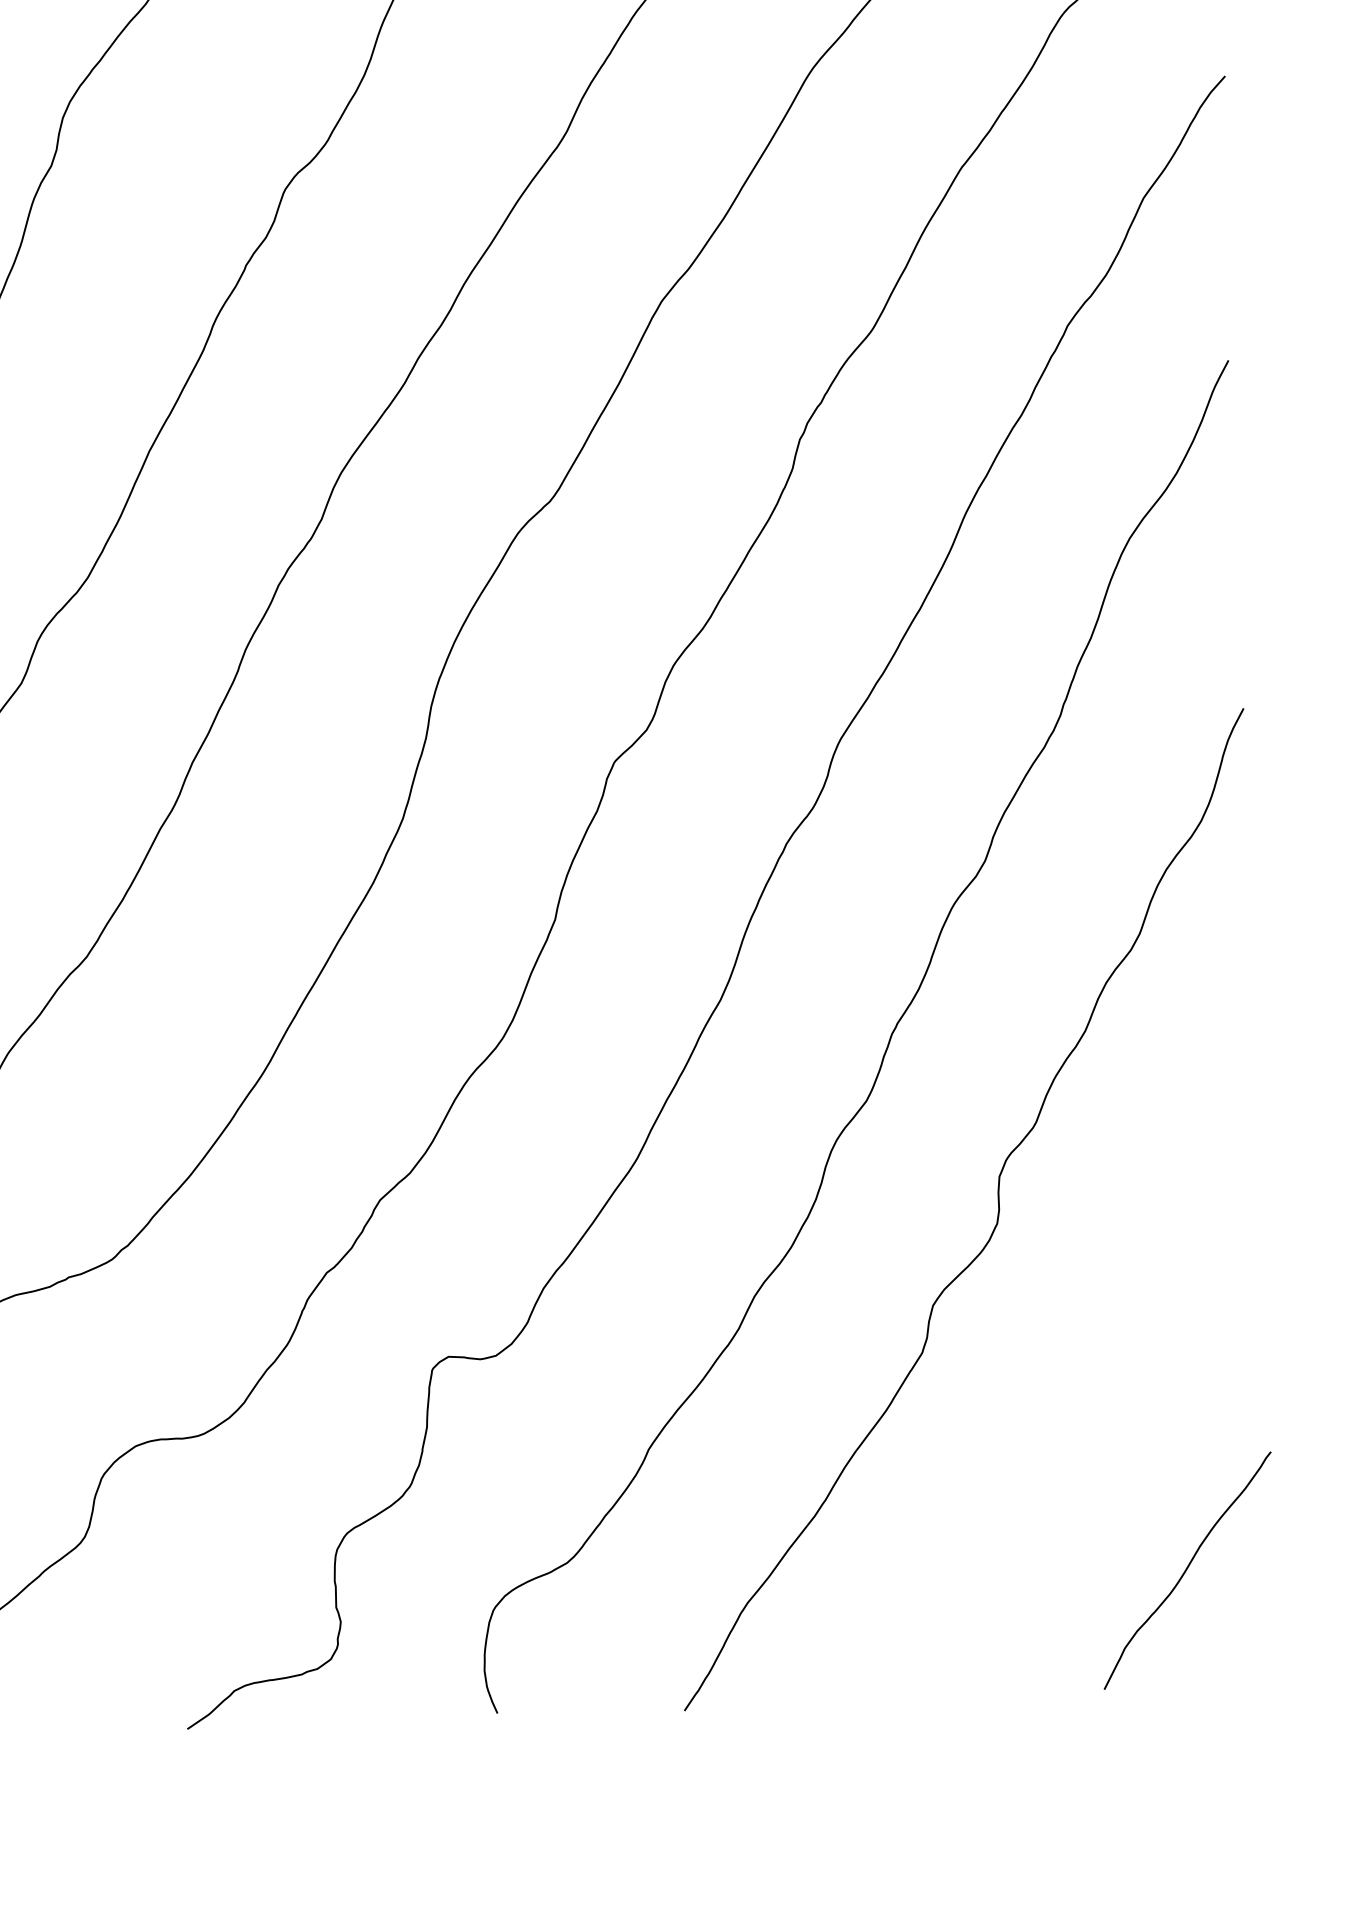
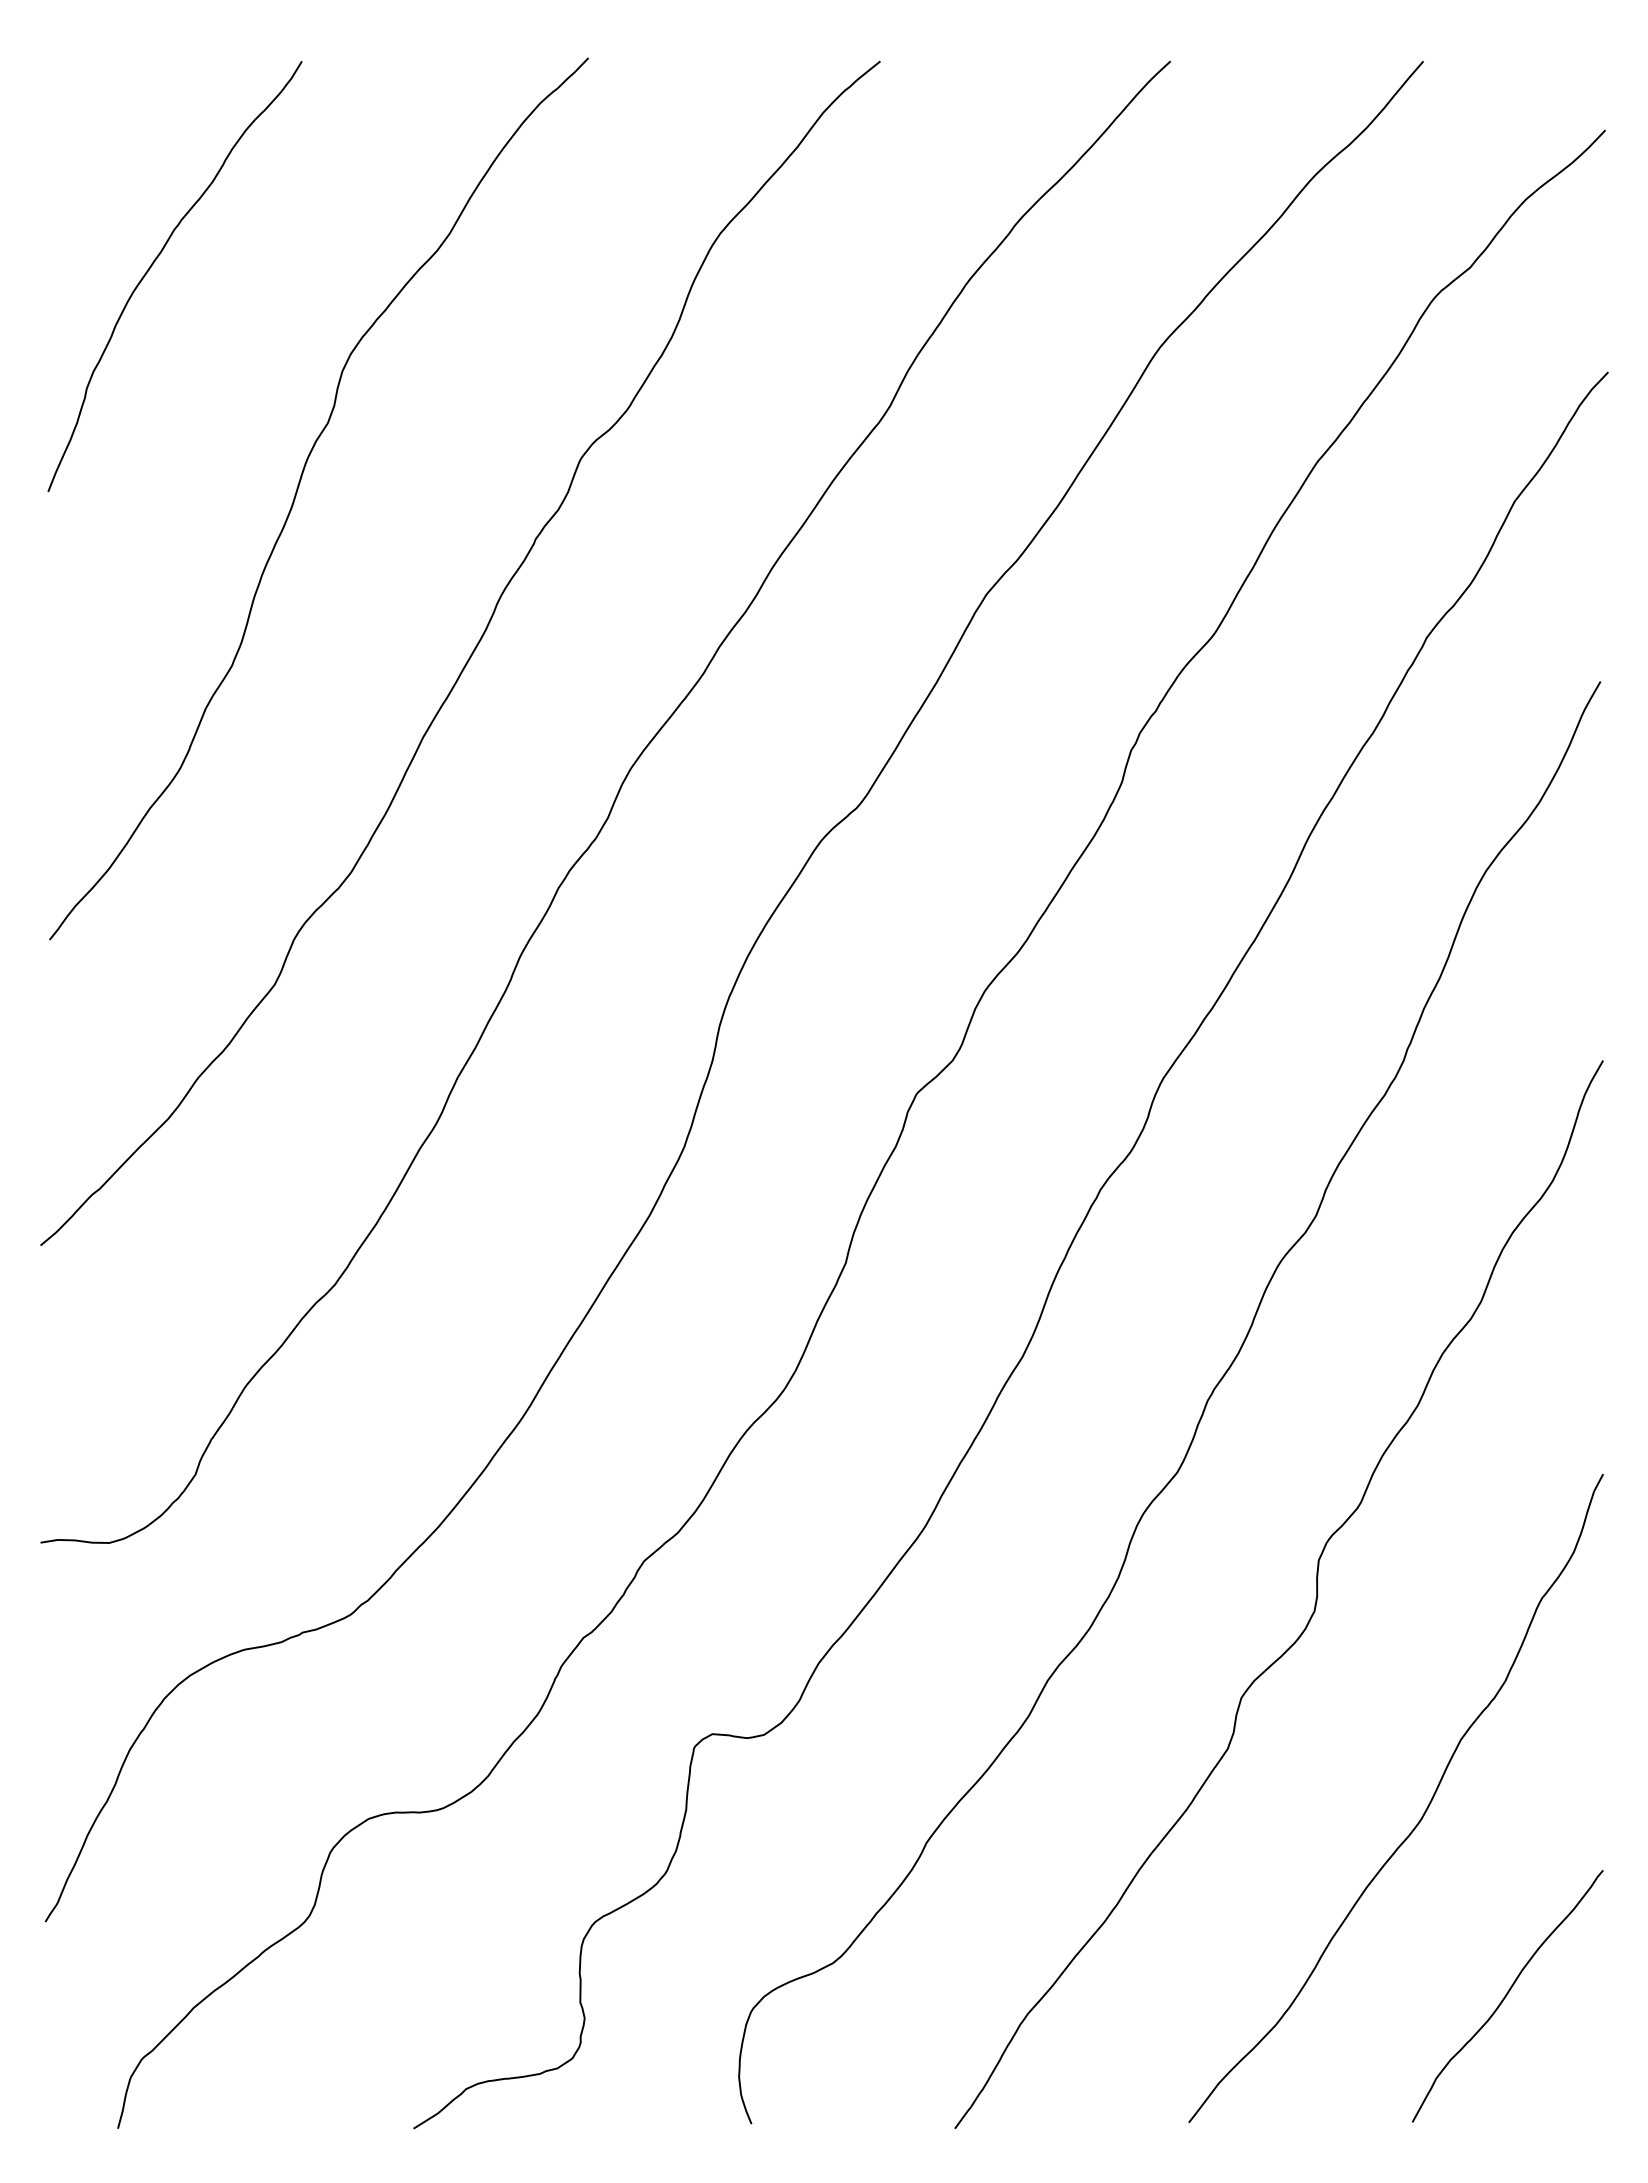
curve: (1104, 1403) -> (1424, 1811), added

